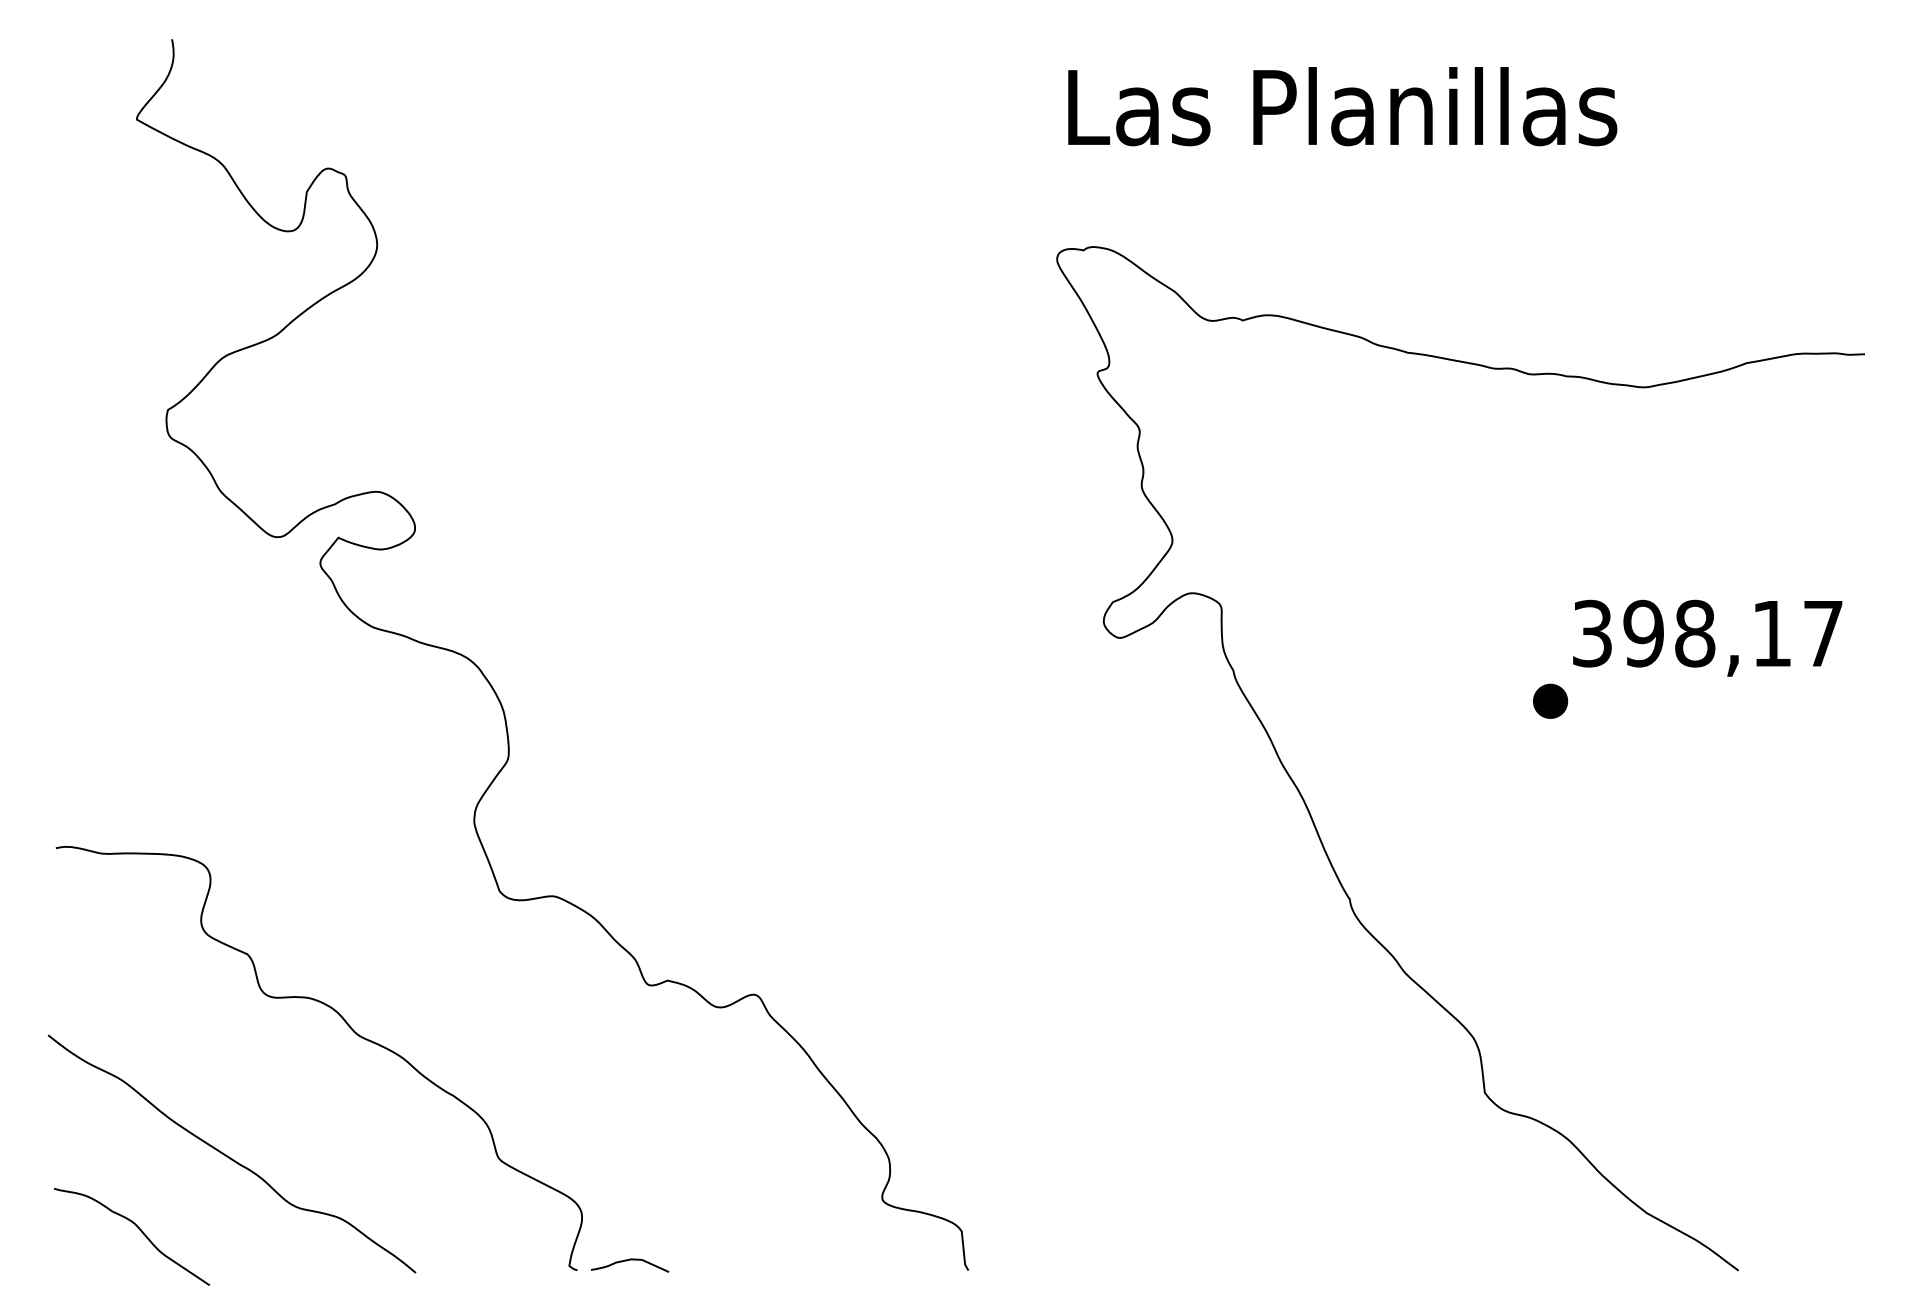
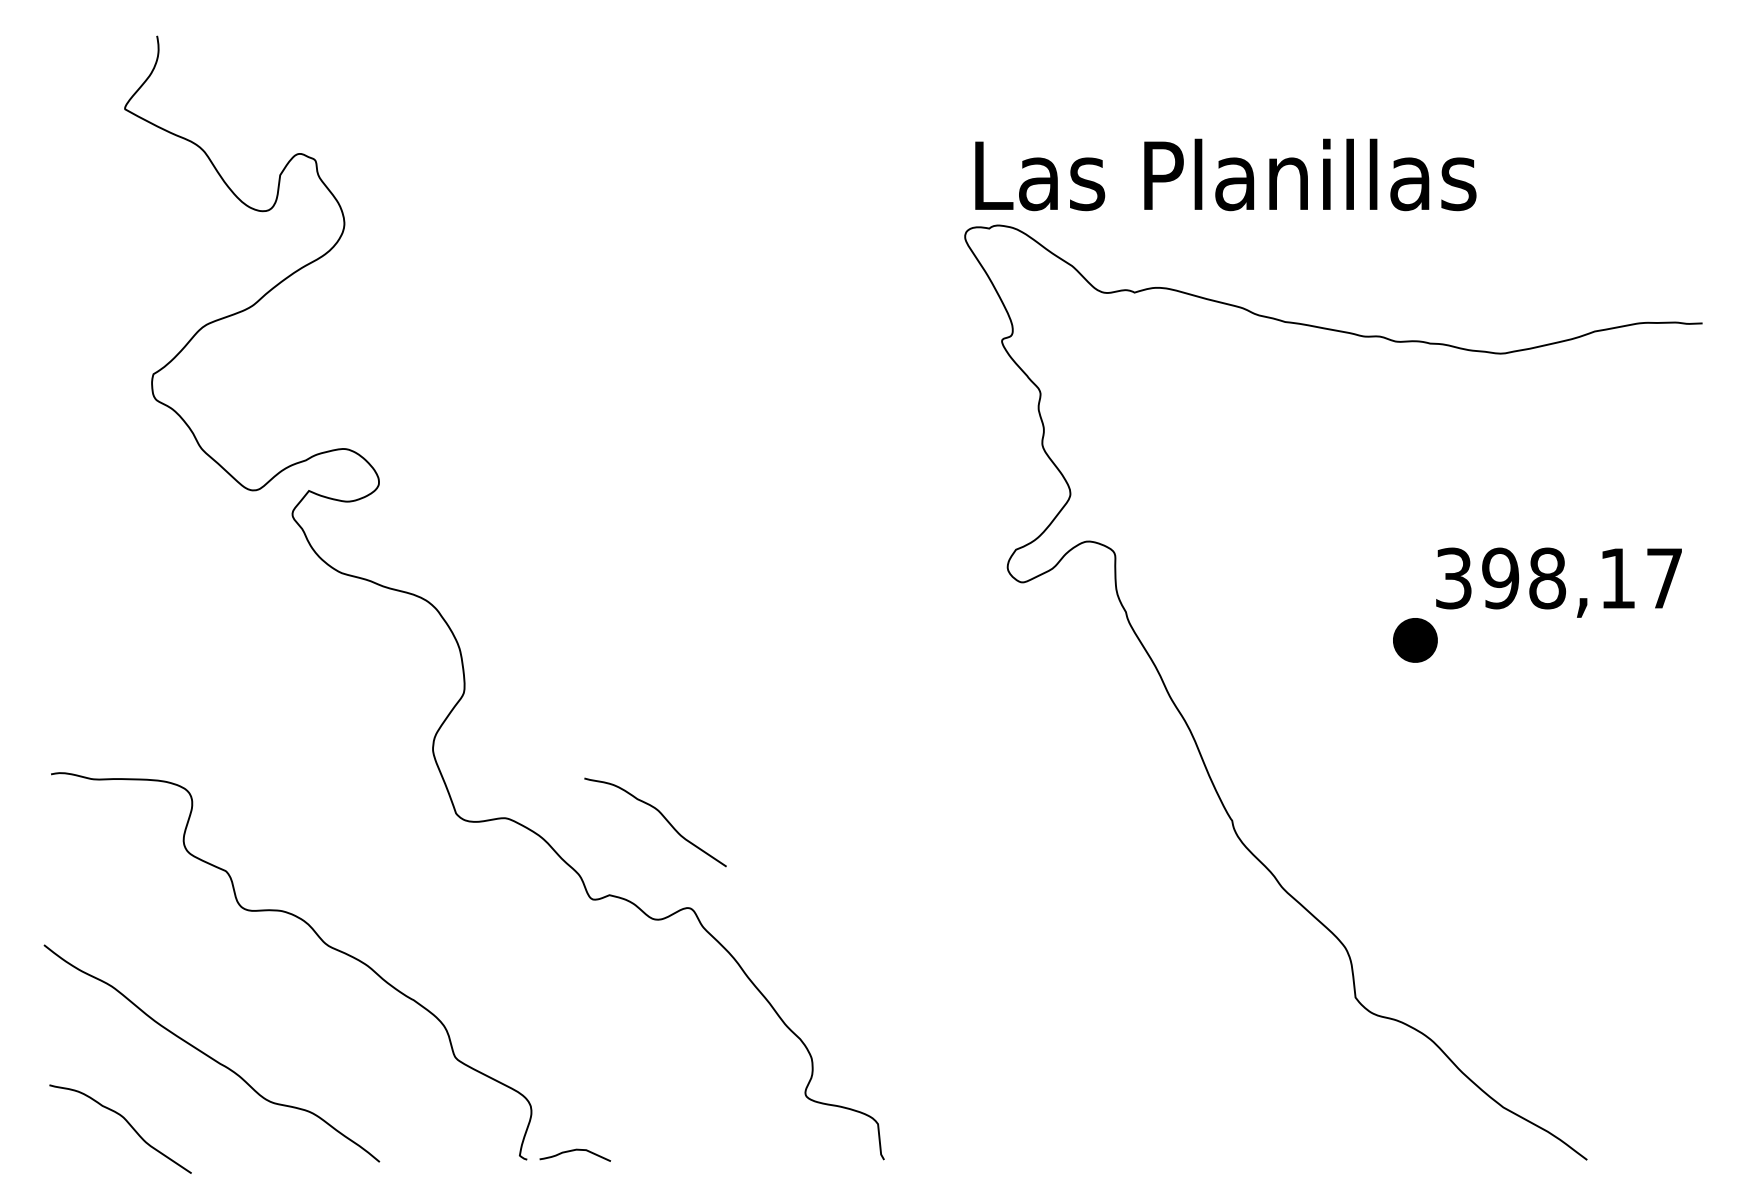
text: (1342, 106) -> (1225, 174), moved
part: (1550, 700) -> (1415, 639), size x1.4
curve: (724, 893) -> (661, 815), added

